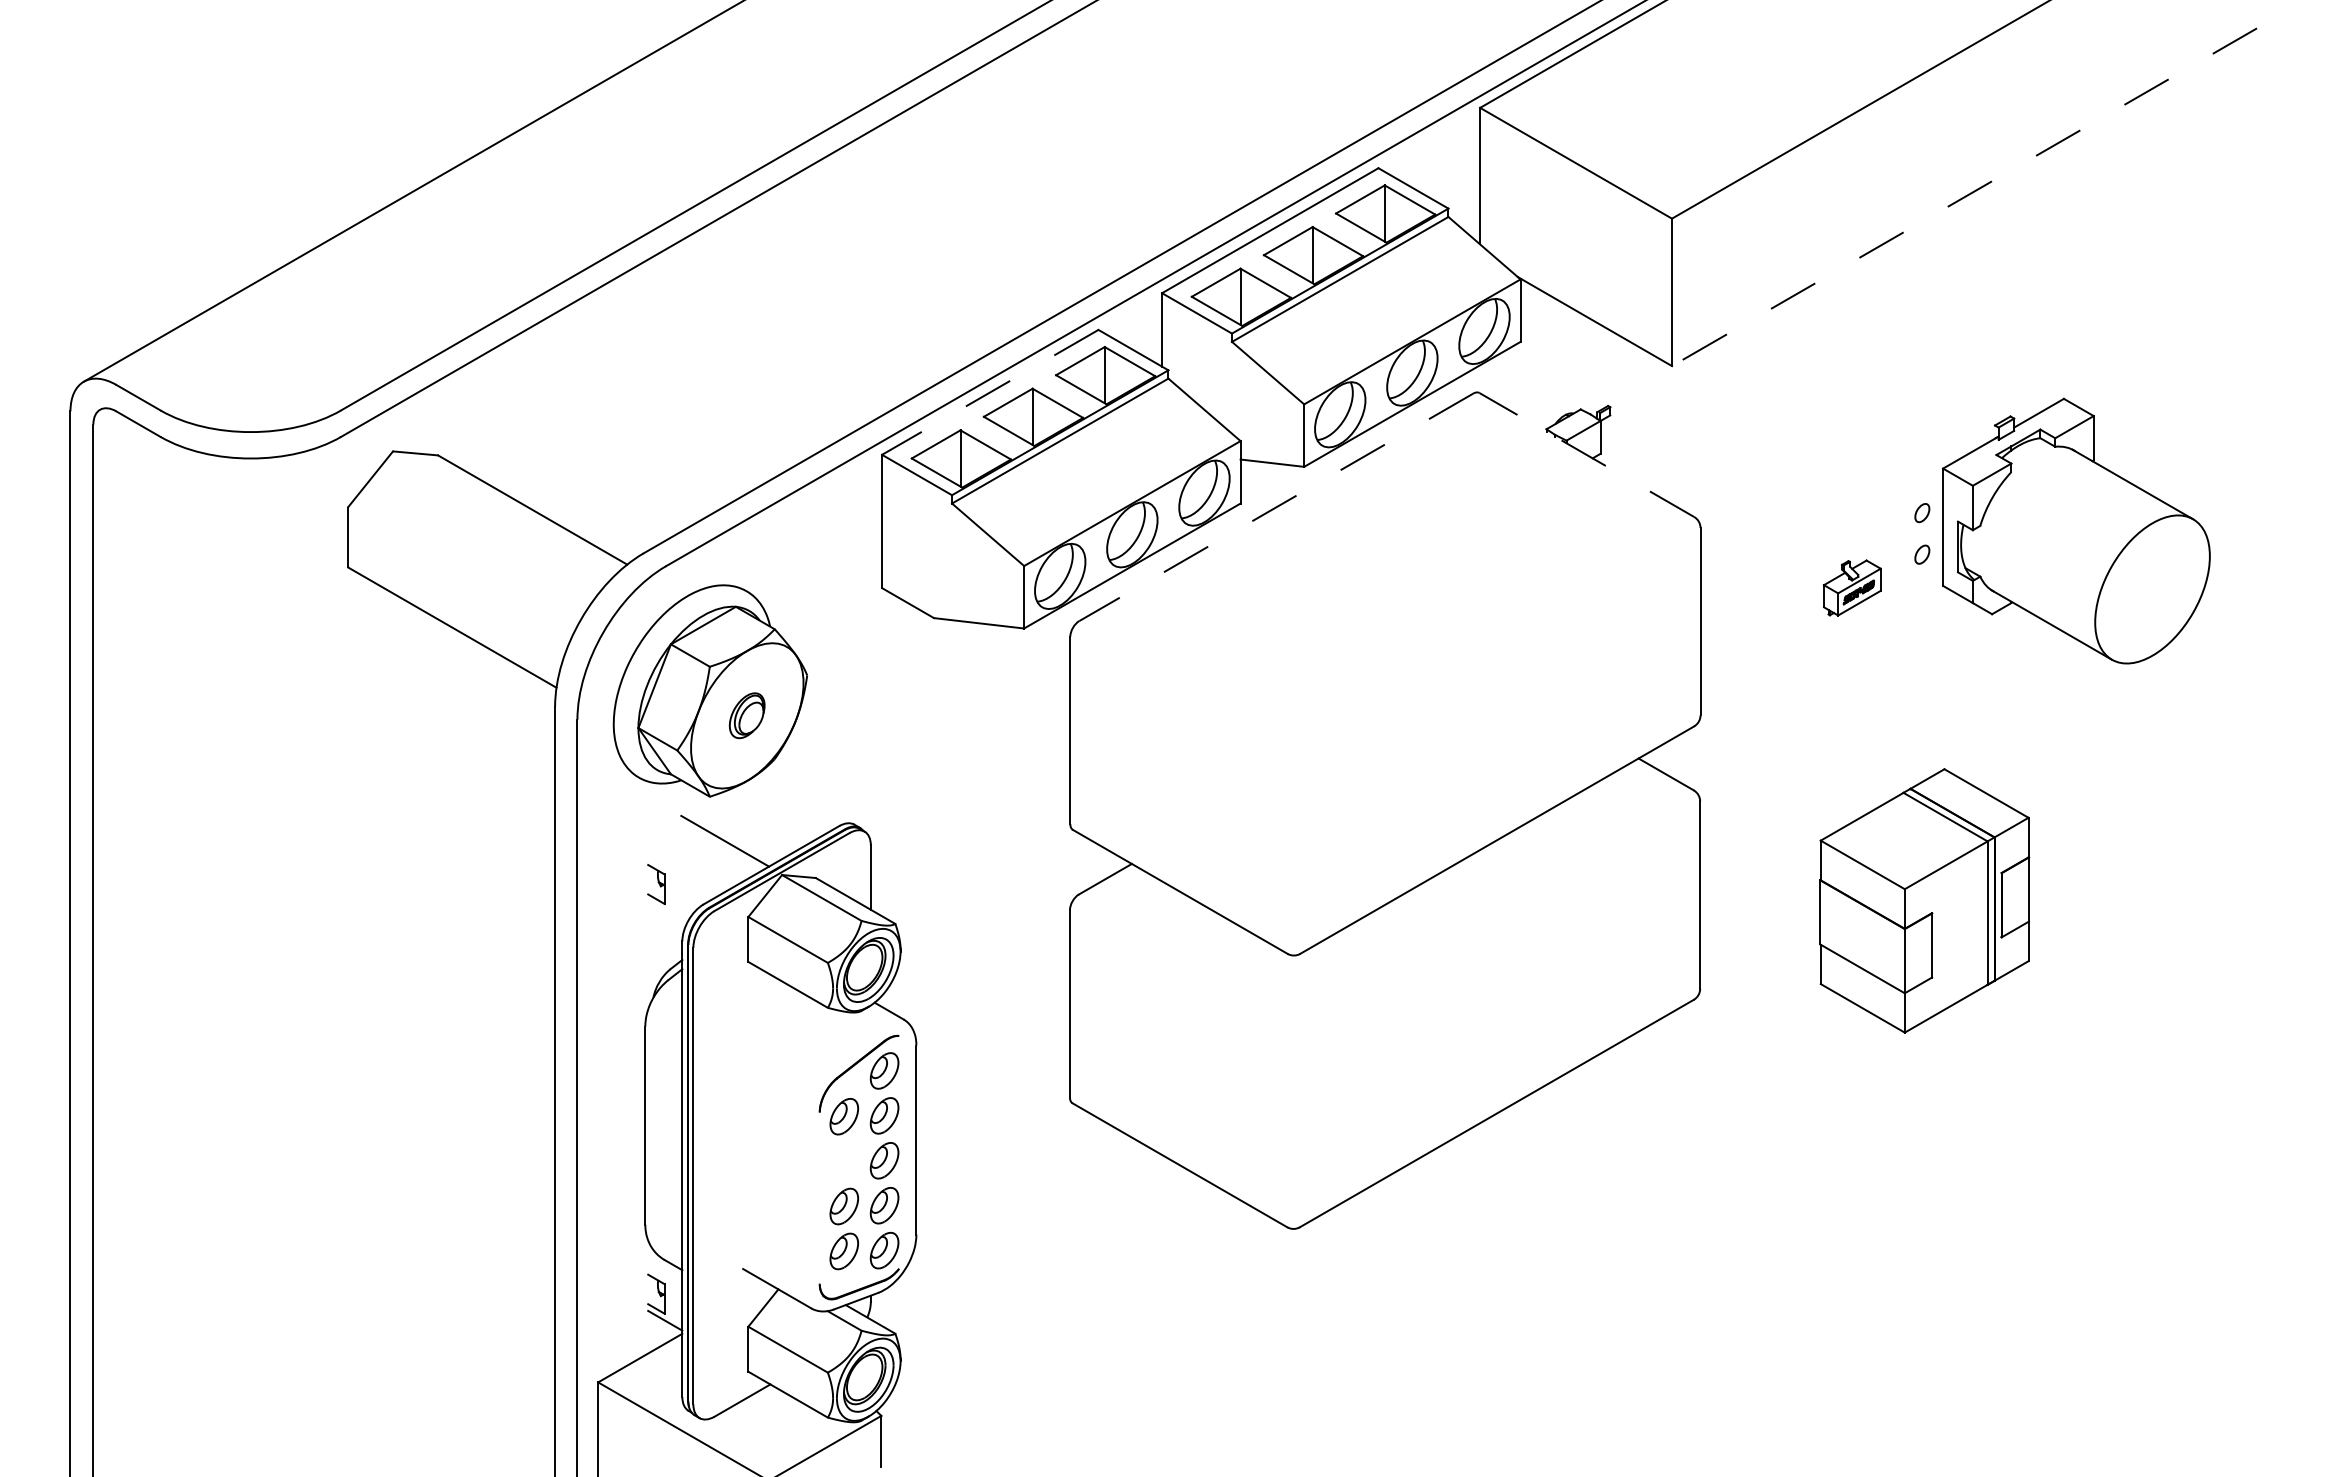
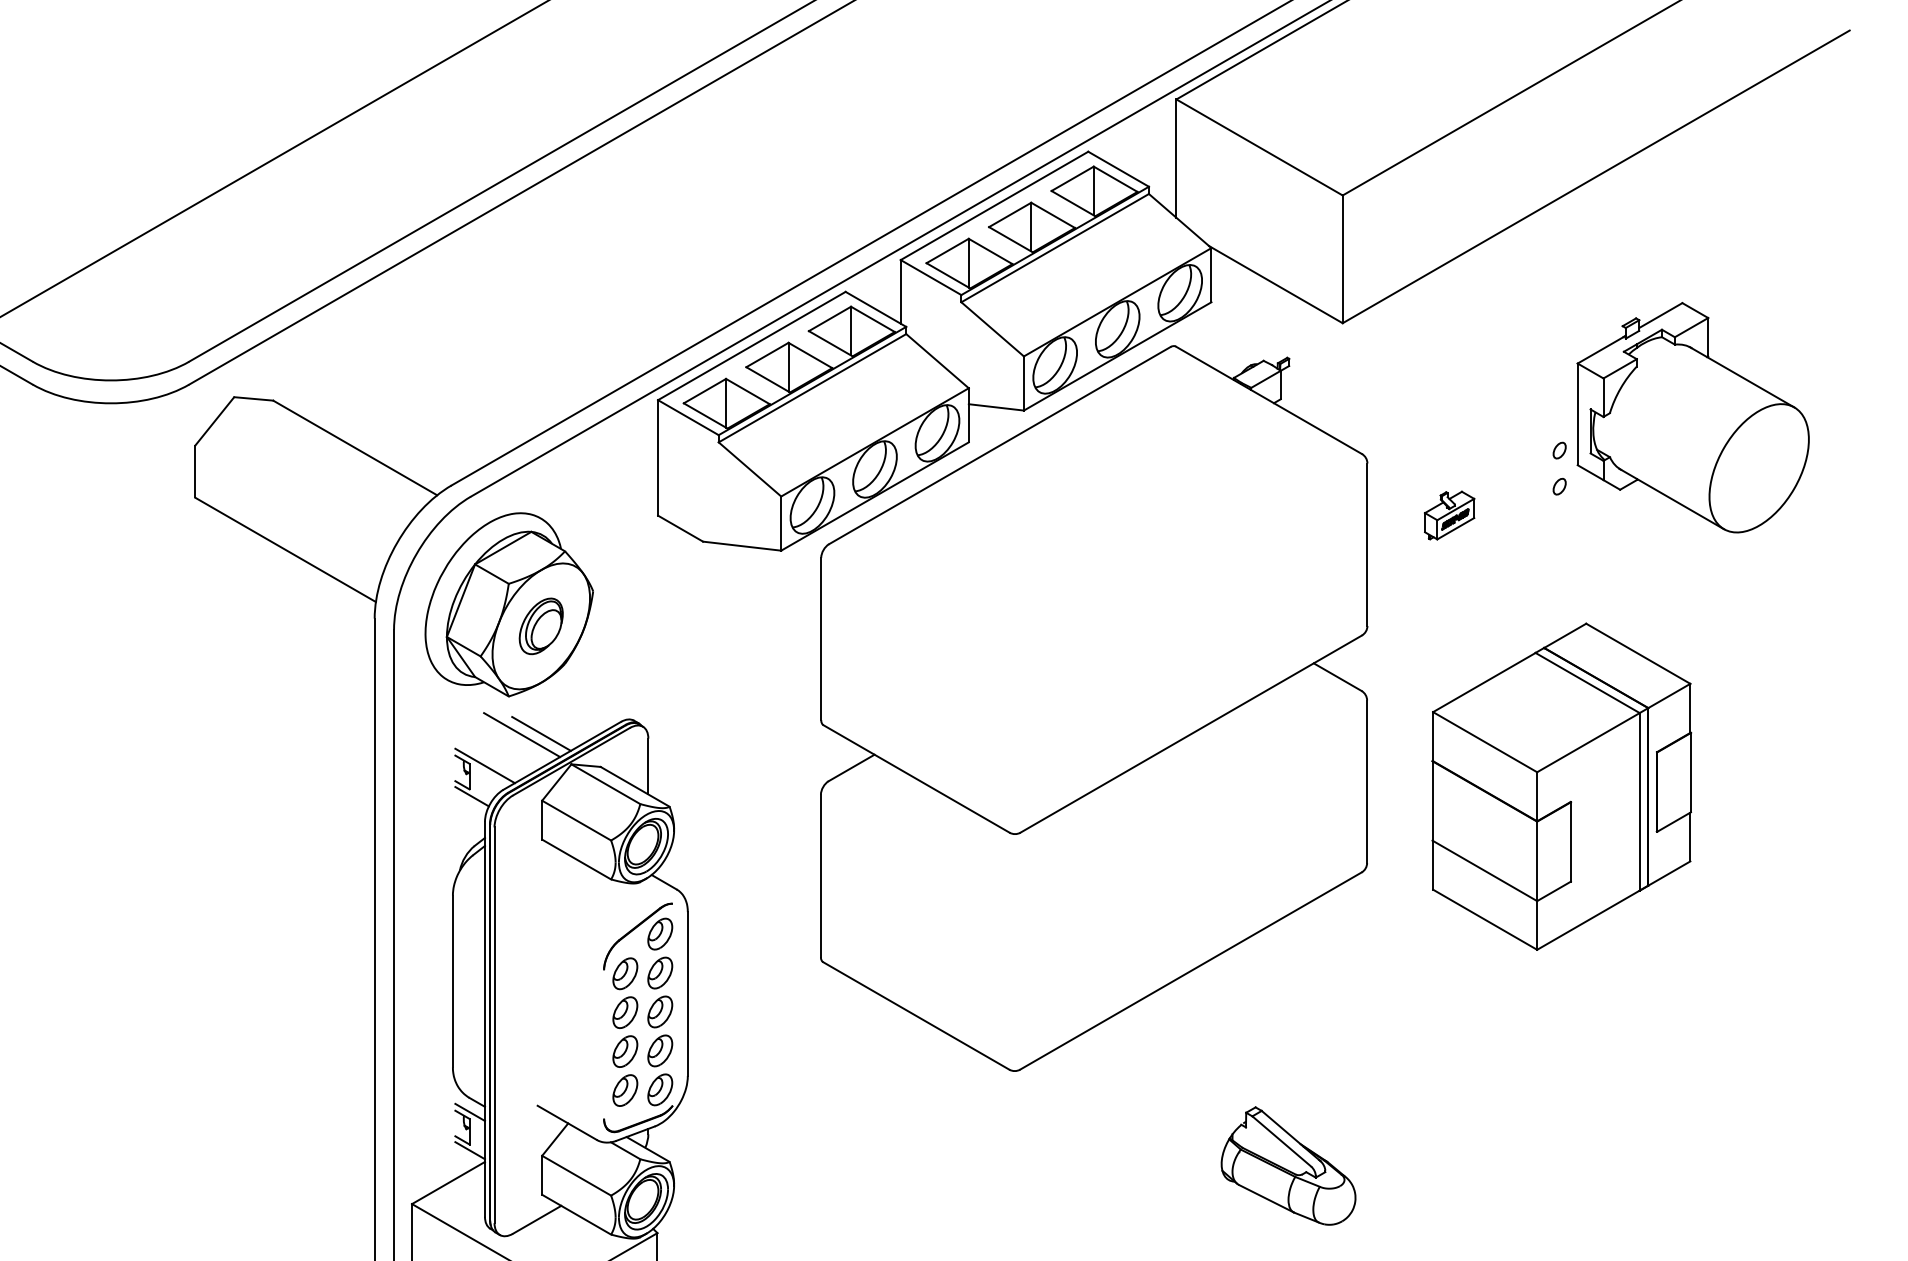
line: (1964, 197) -> (1596, 177), dashed -> solid
line: (990, 392) -> (752, 346), dashed -> solid
line: (1586, 455) -> (1268, 400), dashed -> solid
line: (1275, 507) -> (999, 445), dashed -> solid
part: (2076, 530) -> (1693, 417), moved
part: (1851, 587) -> (1448, 515), moved
part: (746, 715) -> (540, 626), size x1.43
line: (747, 839) -> (541, 733), added
line: (682, 876) -> (485, 765), added
part: (1924, 900) -> (1561, 786), size x1.43
line: (667, 912) -> (472, 796), added
part: (843, 1161) -> (624, 1012), added
line: (665, 1276) -> (470, 1112), added
part: (1609, 1338) -> (1288, 1166), added

